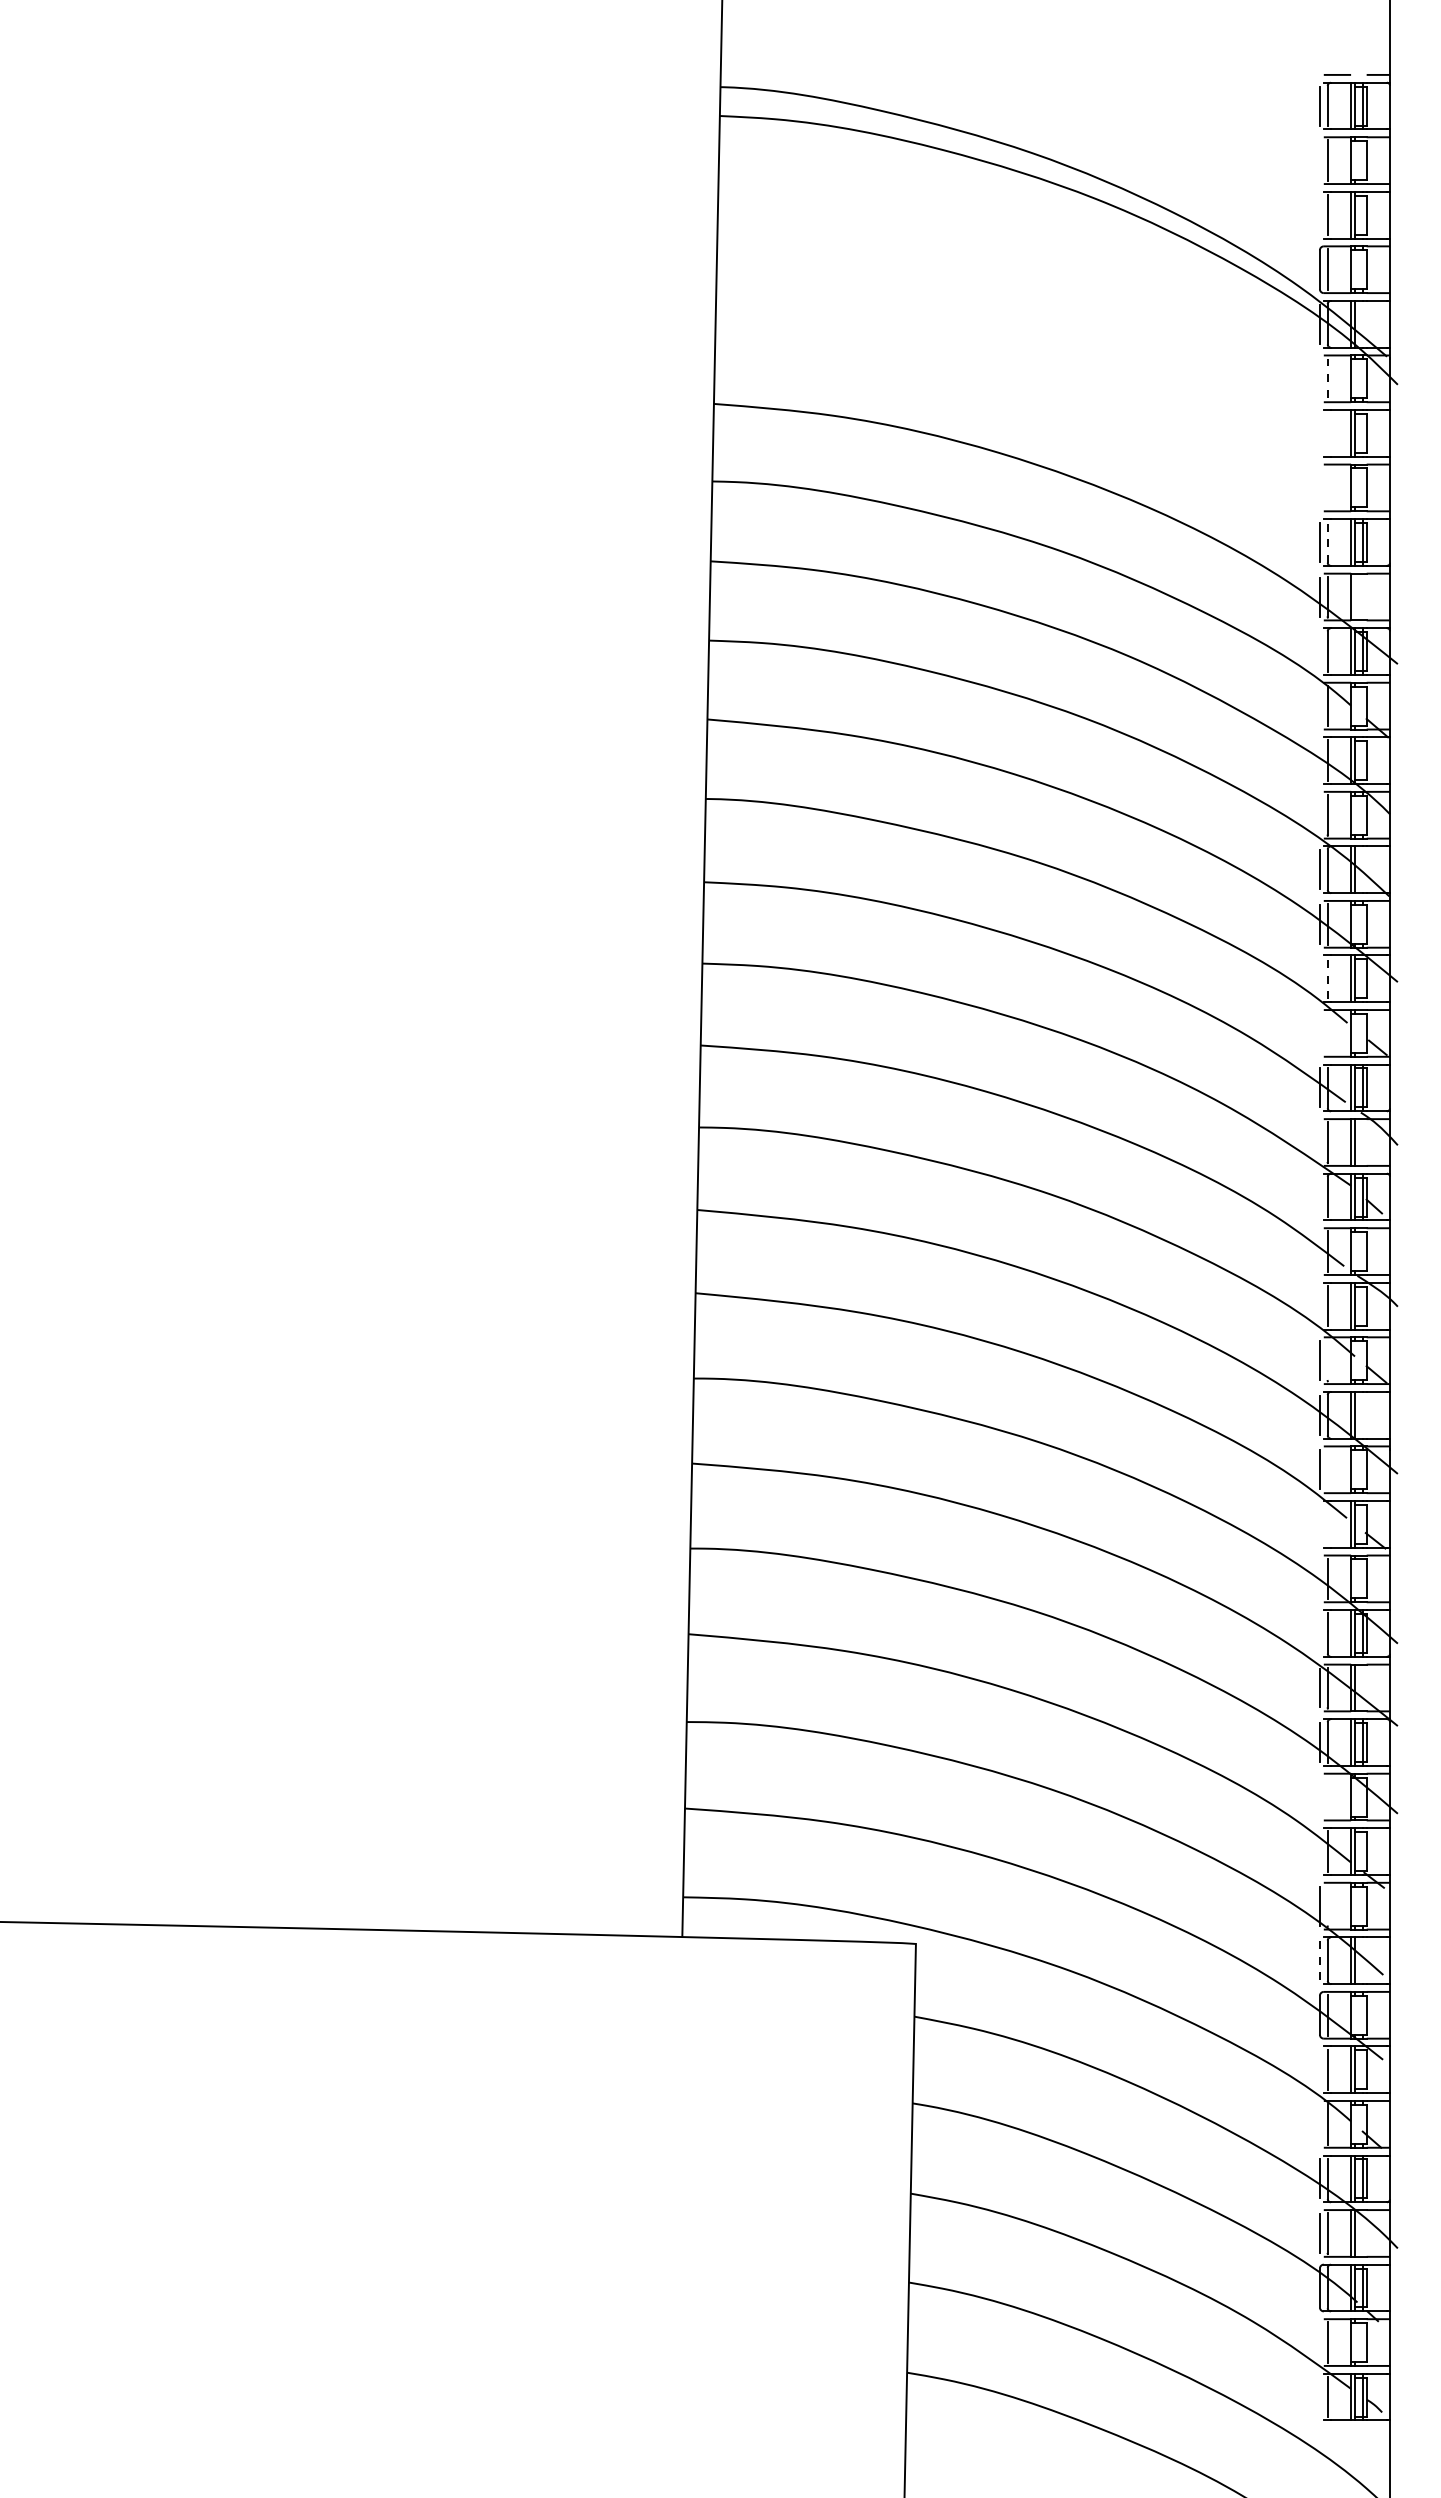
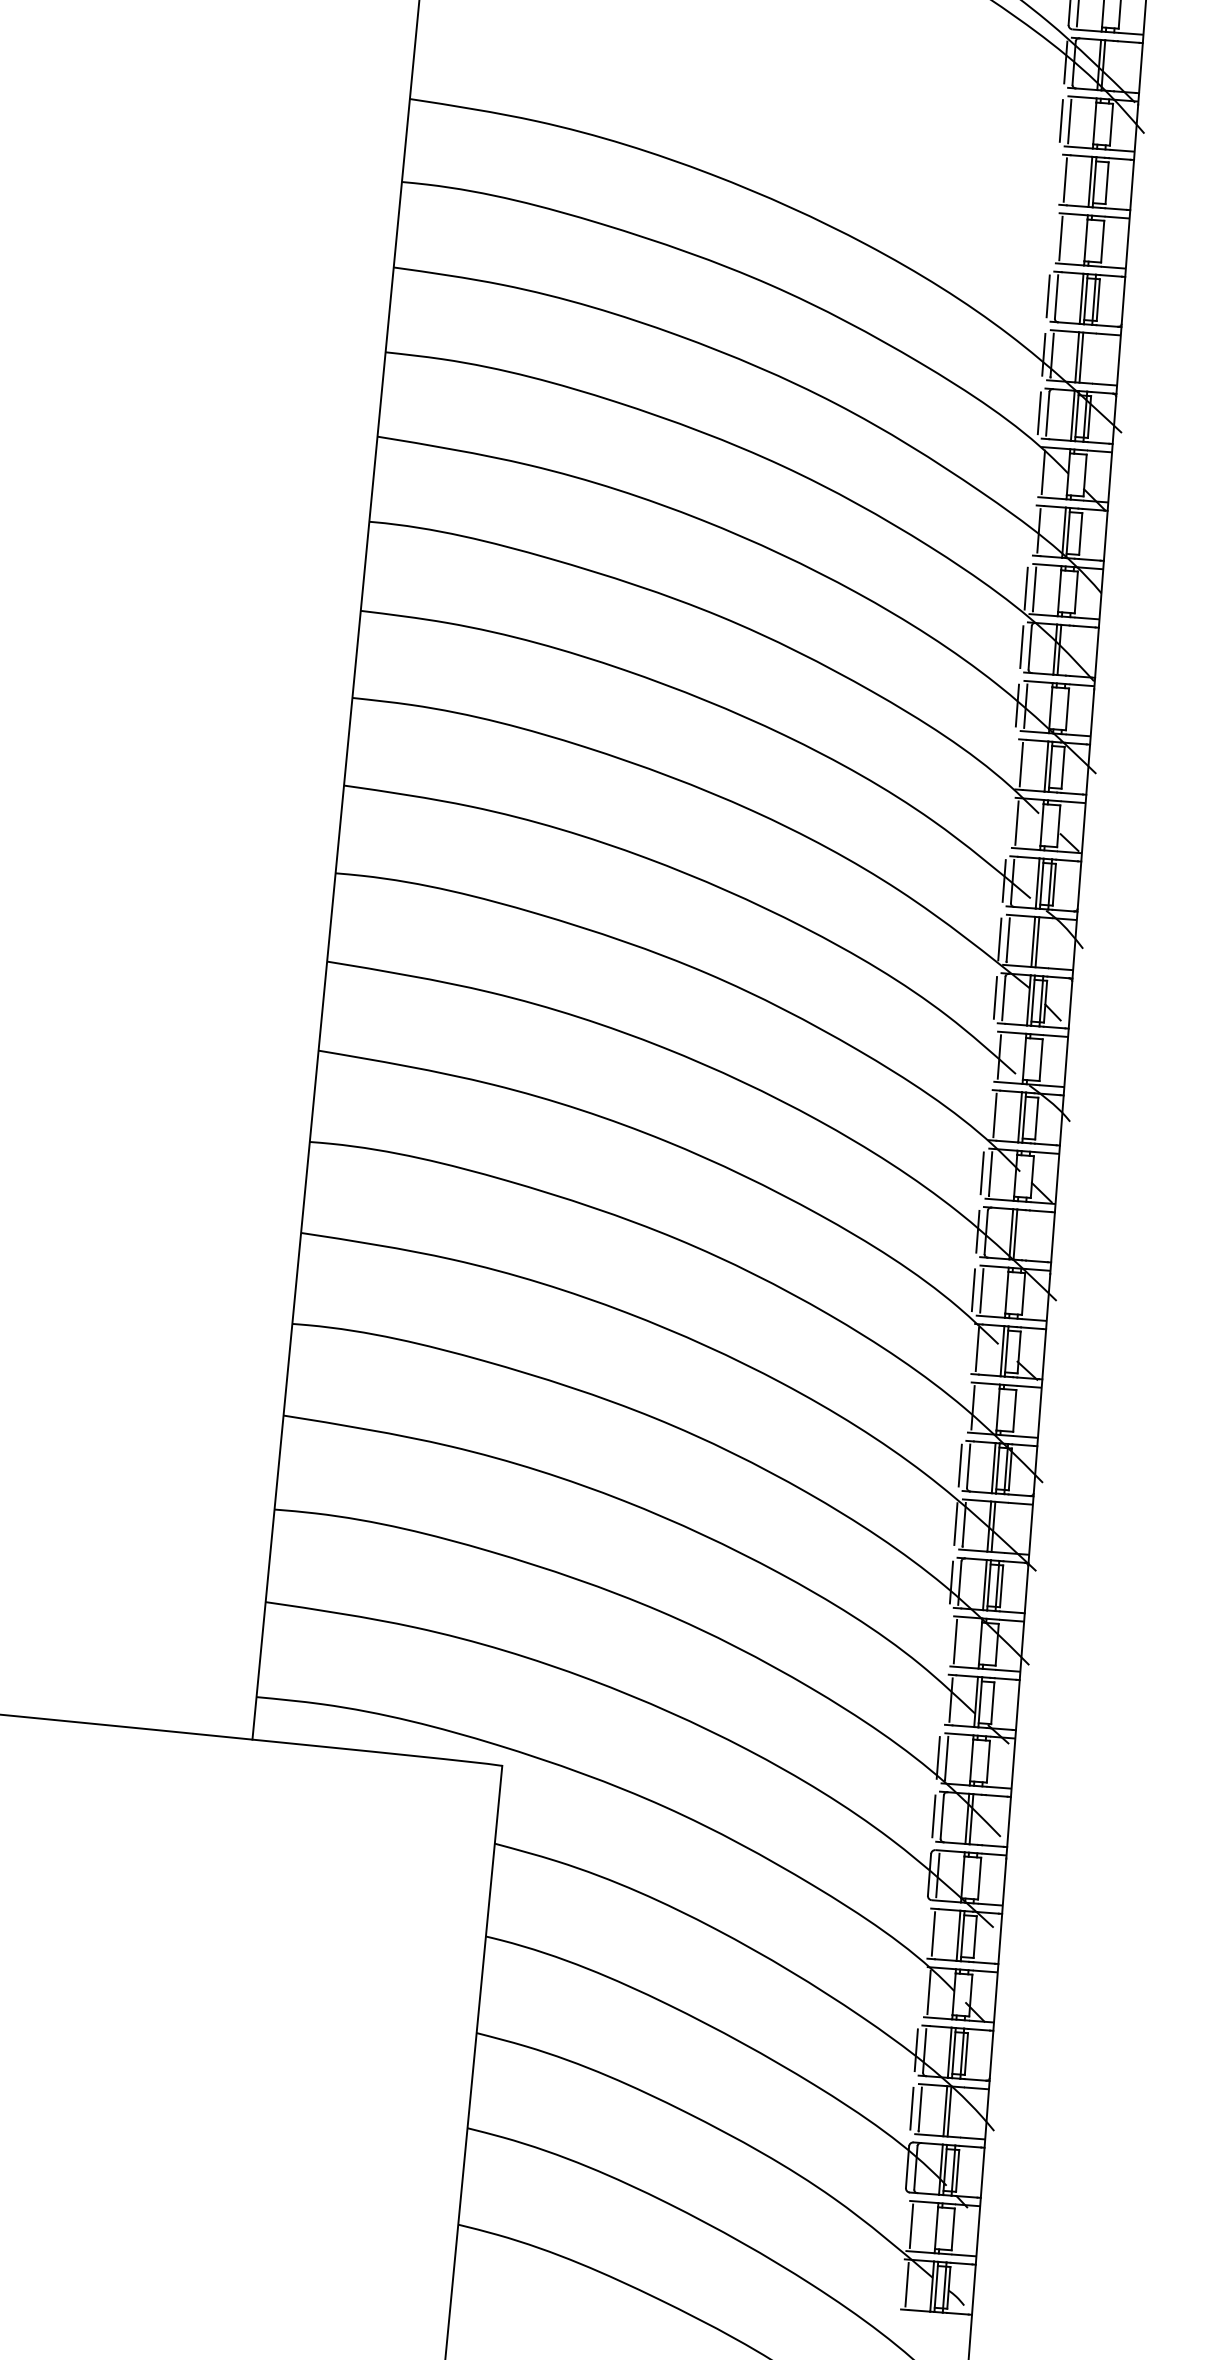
line: (1319, 378) -> (1060, 120), added
line: (1327, 379) -> (1069, 122), dashed -> solid
line: (1327, 433) -> (1065, 180), added
line: (1327, 487) -> (1060, 238), added
line: (1327, 541) -> (1056, 295), dashed -> solid
line: (1354, 596) -> (1080, 357), added
line: (1319, 651) -> (1038, 413), added
line: (1319, 814) -> (1025, 587), added
line: (1327, 978) -> (1021, 764), dashed -> solid
line: (1327, 1033) -> (1016, 823), added
line: (1319, 1142) -> (999, 939), added
line: (1319, 1196) -> (995, 997), added
line: (1327, 1360) -> (990, 1173), added
line: (1327, 1469) -> (981, 1290), added
line: (1327, 1524) -> (977, 1349), added
line: (1319, 1632) -> (959, 1464), added
line: (1327, 1796) -> (955, 1640), added
line: (1327, 1905) -> (946, 1757), added
line: (1319, 1961) -> (933, 1817), dashed -> solid

